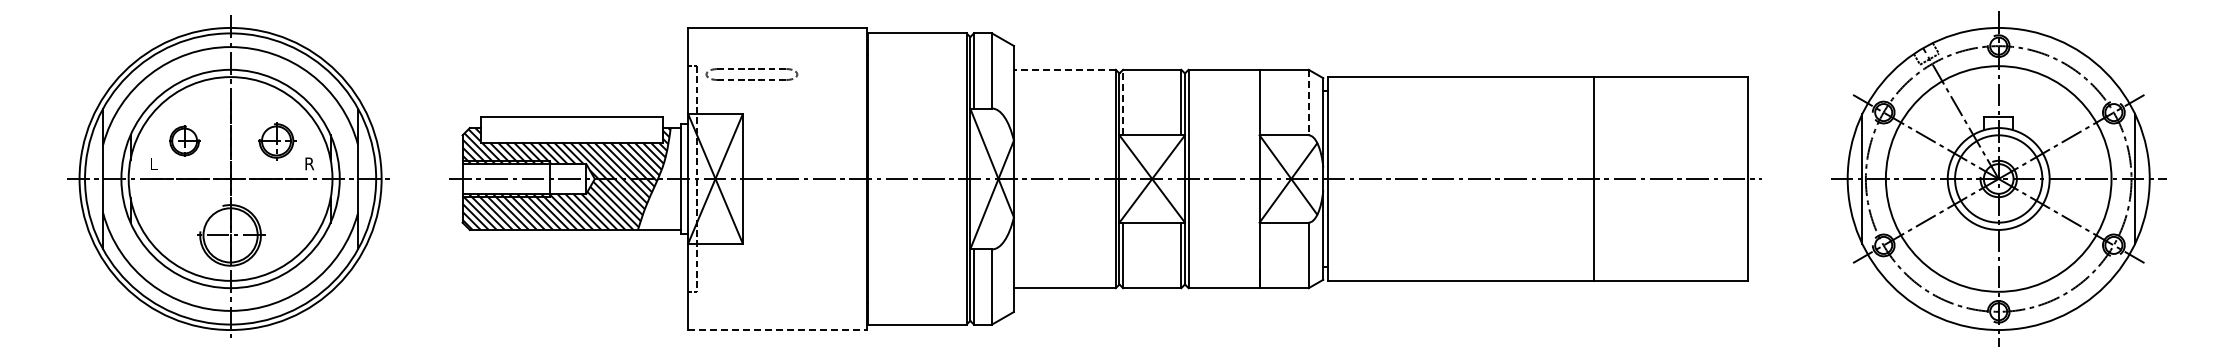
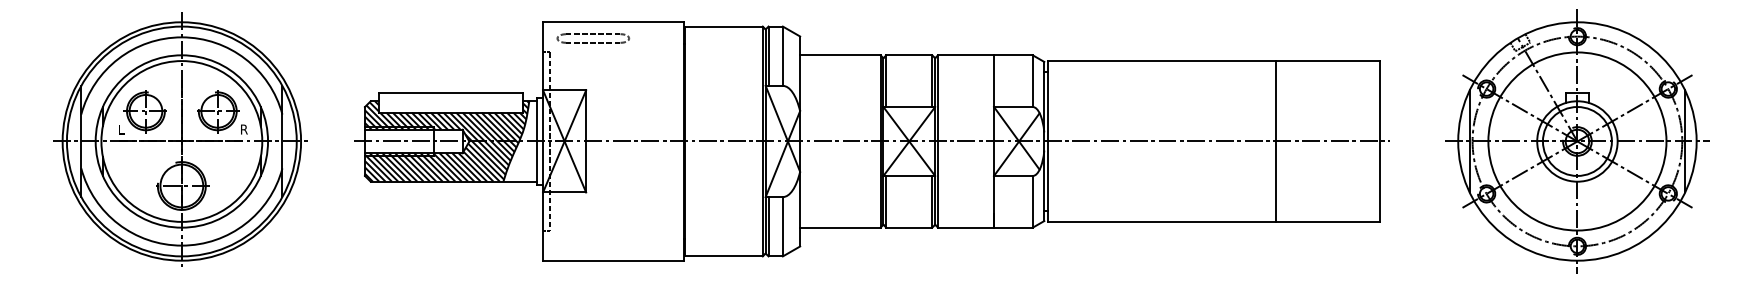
line: (1064, 69) -> (840, 55), dashed -> solid
part: (751, 74) -> (593, 38), moved
line: (1123, 102) -> (886, 81), dashed -> solid
line: (1308, 102) -> (1032, 81), dashed -> solid
part: (183, 141) -> (144, 111), size x1.67
part: (277, 141) -> (218, 111), size x1.43
line: (1593, 178) -> (1275, 141), moved
line: (777, 330) -> (613, 261), dashed -> solid

